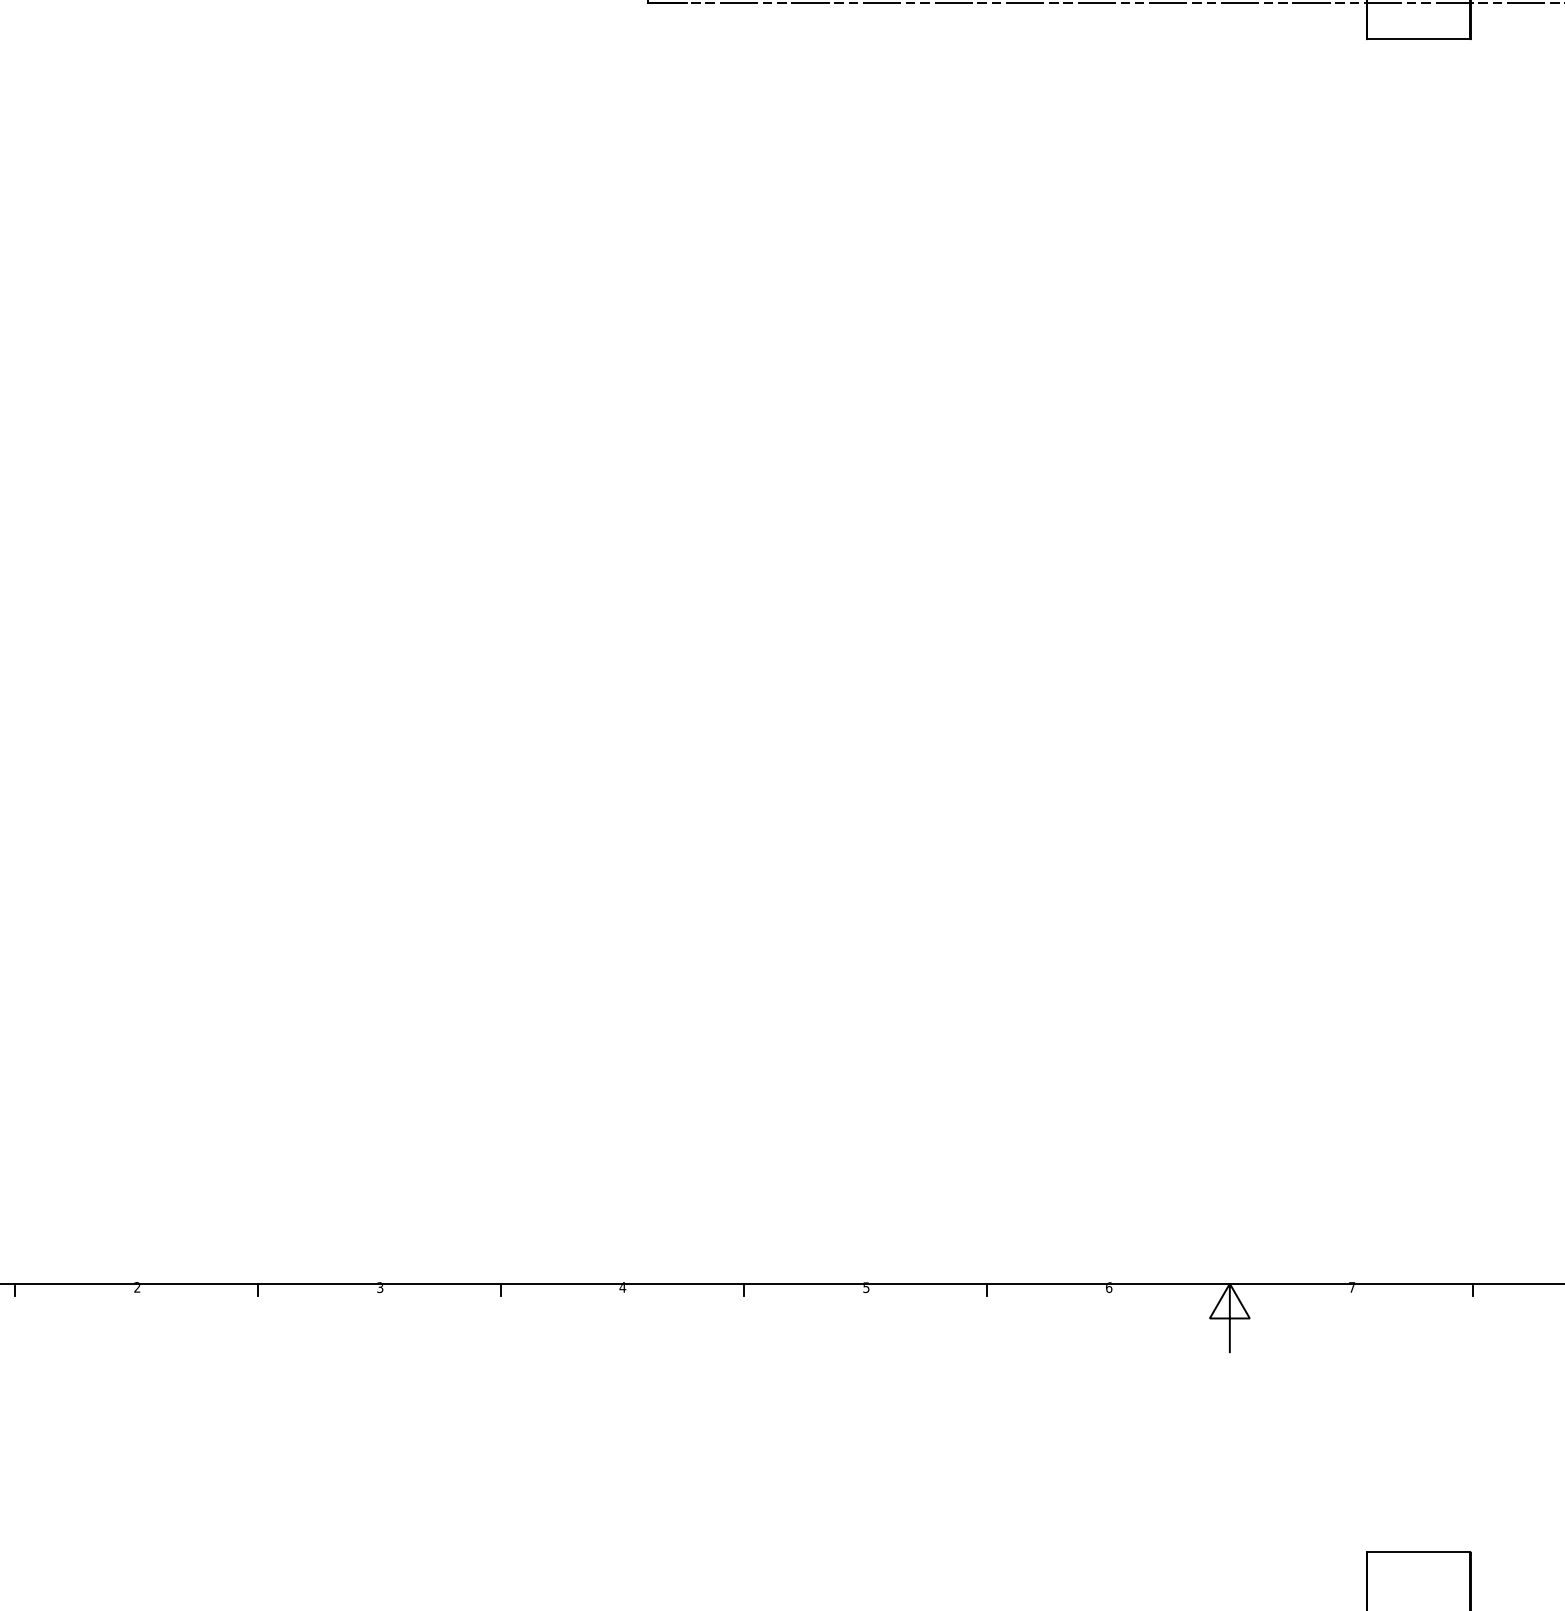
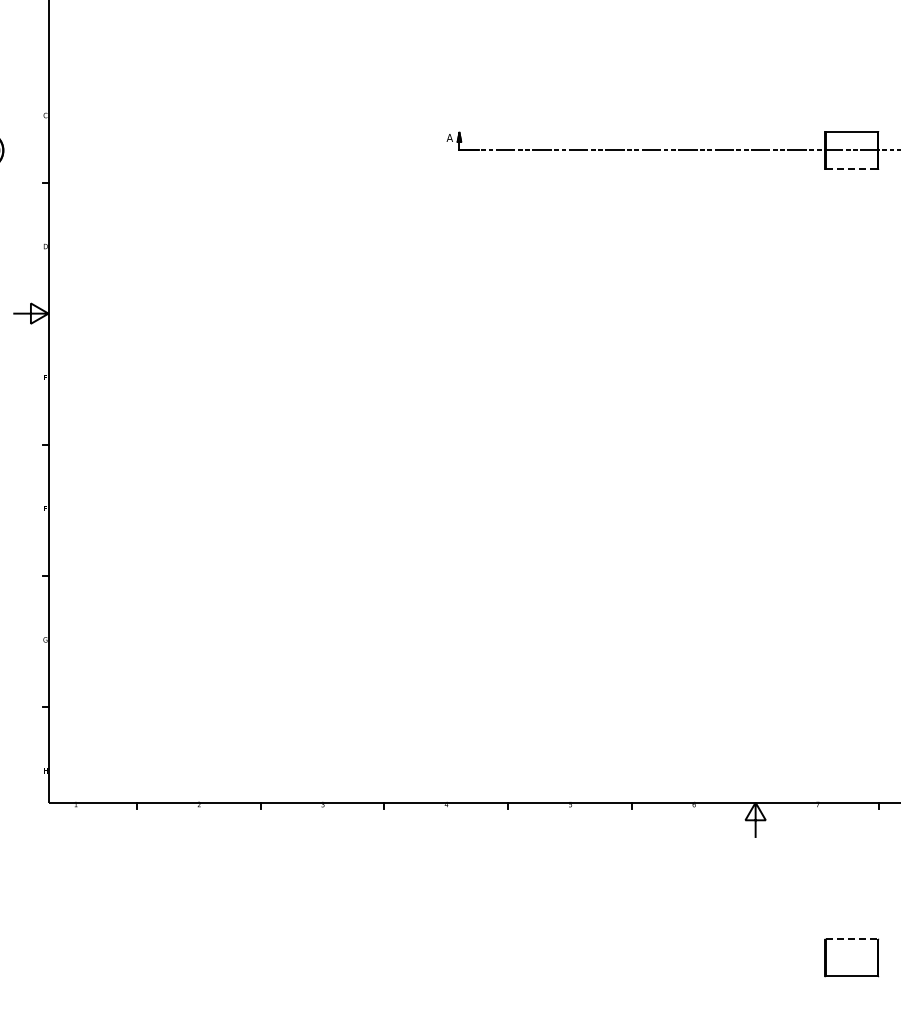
line: (1420, 40) -> (852, 169), solid -> dashed
line: (1420, 1552) -> (852, 939), solid -> dashed

